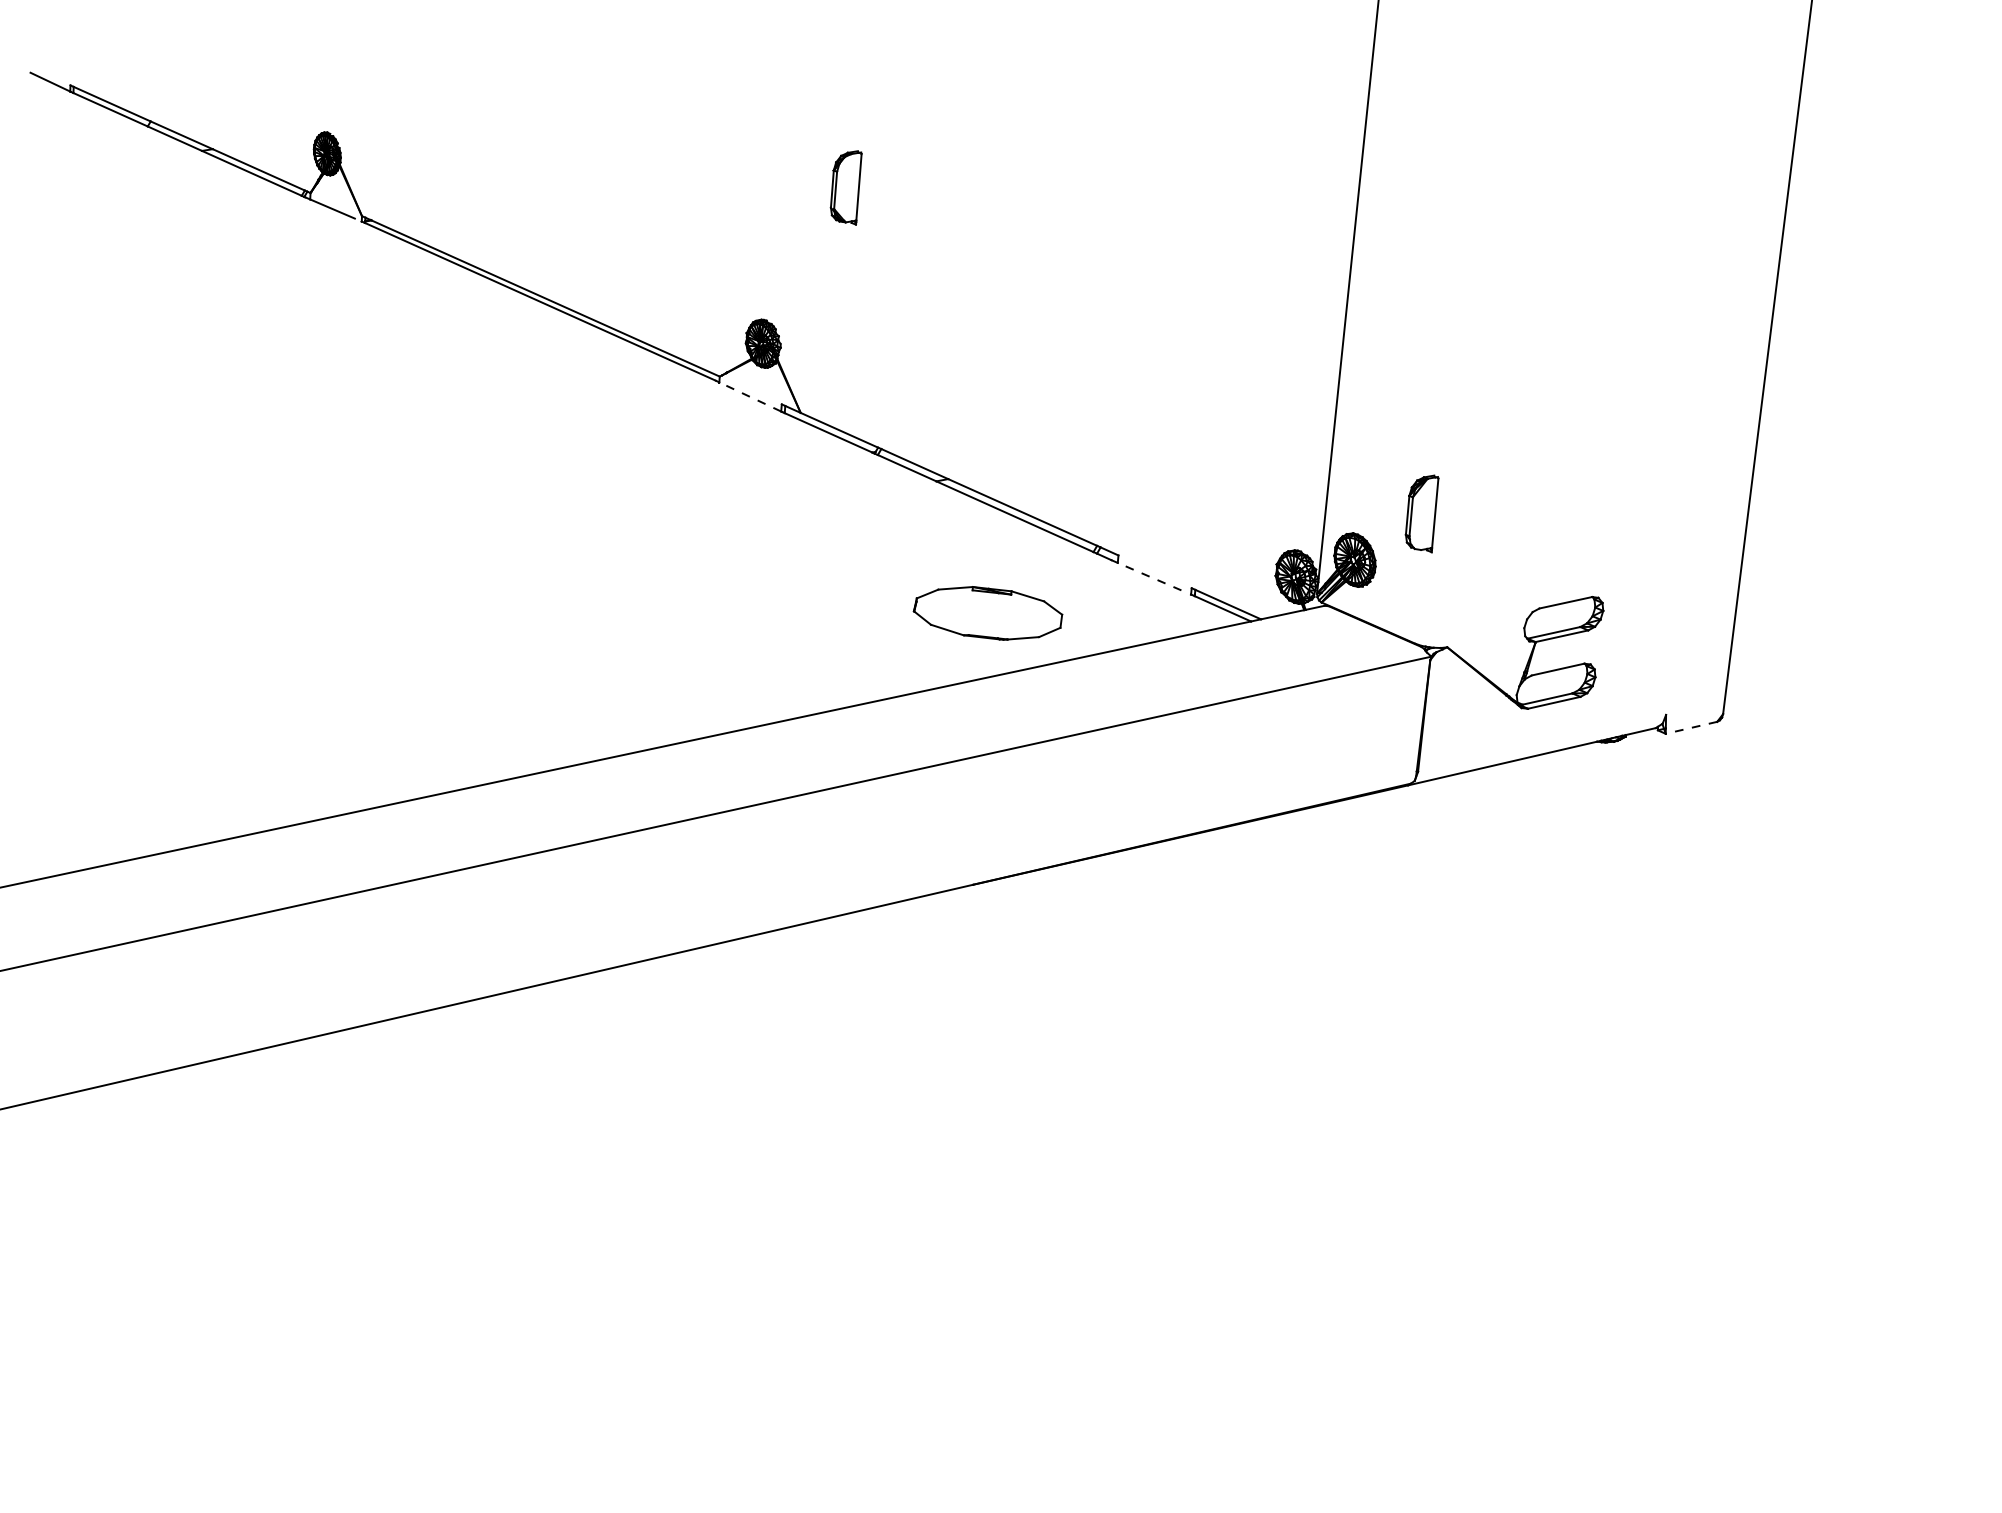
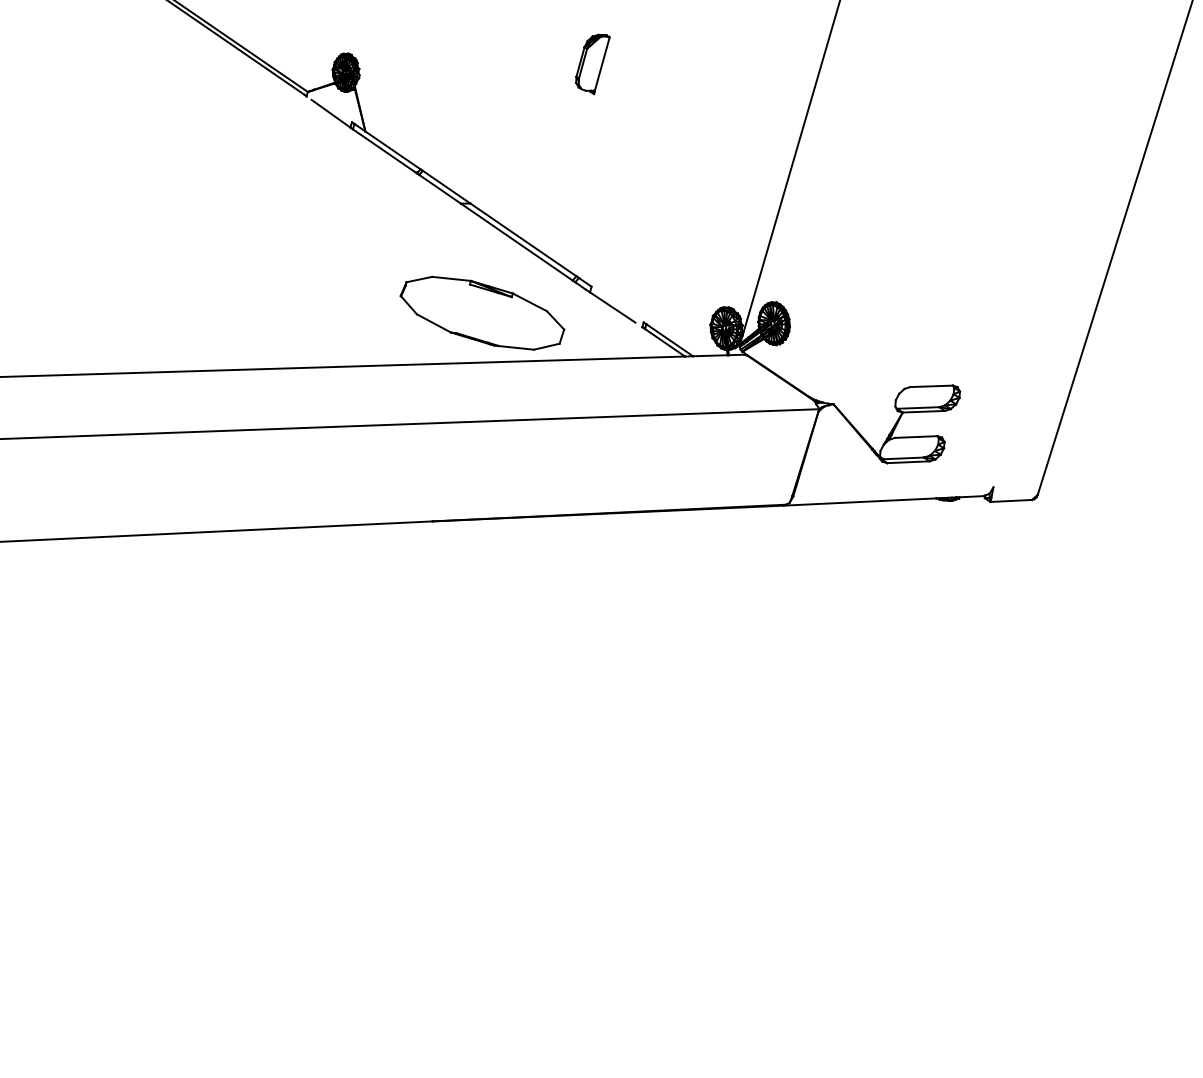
line: (753, 398) -> (330, 113), dashed -> solid
part: (1421, 513) -> (591, 62), moved
line: (1149, 576) -> (612, 307), dashed -> solid
part: (987, 613) -> (481, 313), size x1.43
line: (1691, 727) -> (1011, 500), dashed -> solid

